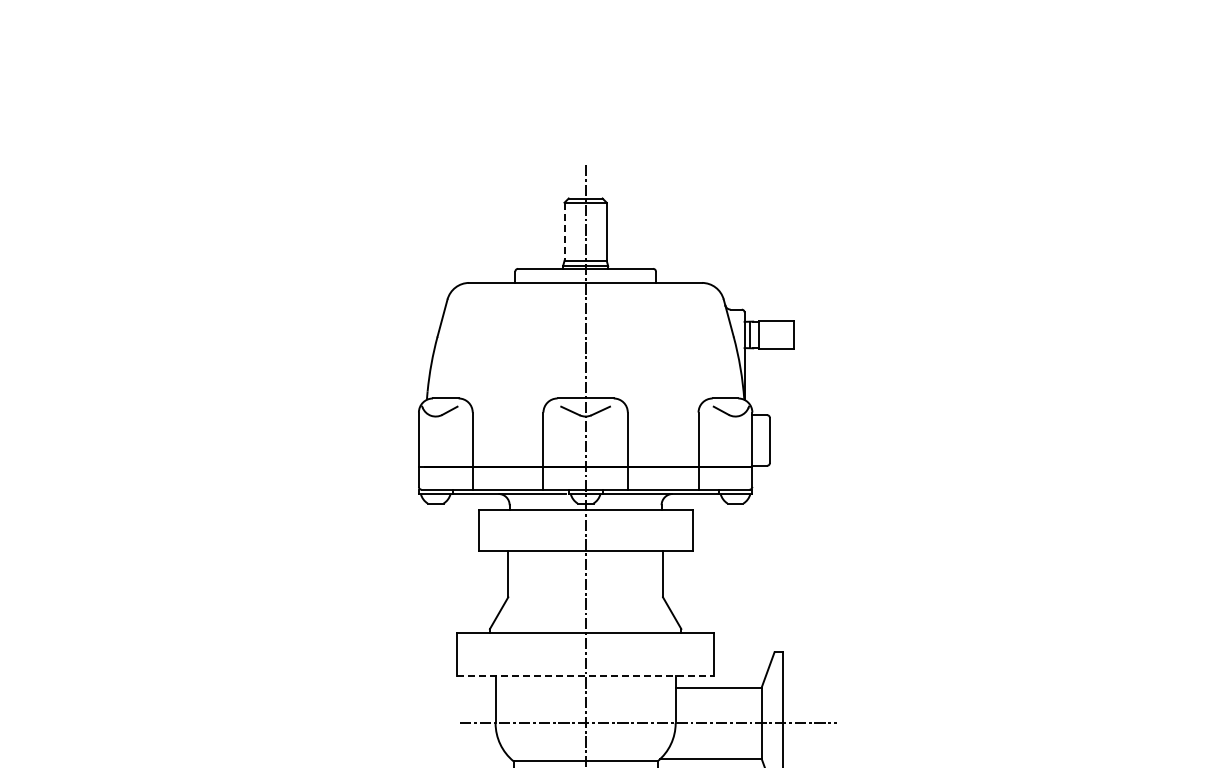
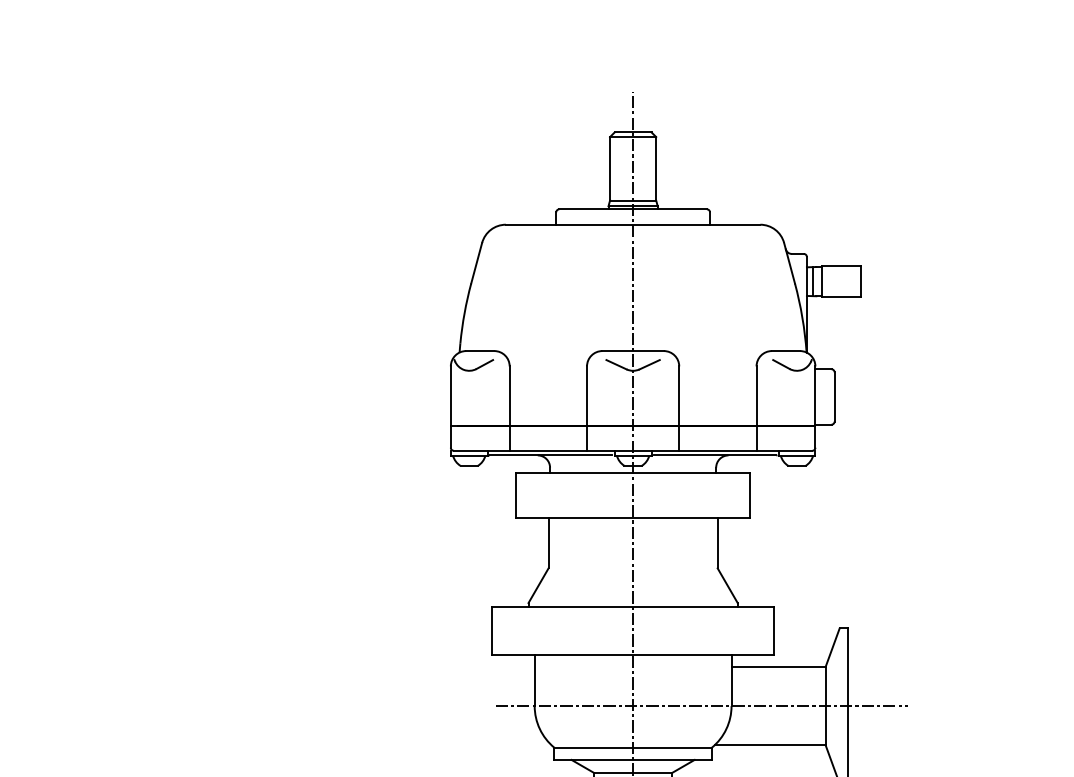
line: (564, 232) -> (610, 169), dashed -> solid
line: (585, 676) -> (632, 654), dashed -> solid

